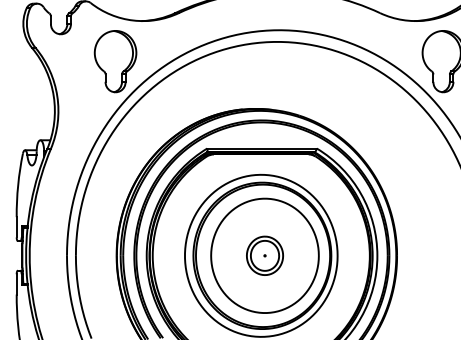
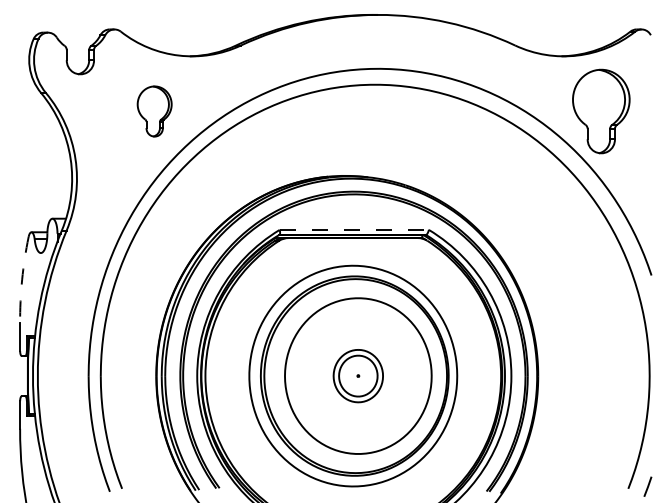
part: (115, 61) -> (154, 111), size x0.6
line: (262, 148) -> (354, 229), solid -> dashed
arc: (18, 184) -> (22, 279), solid -> dashed

